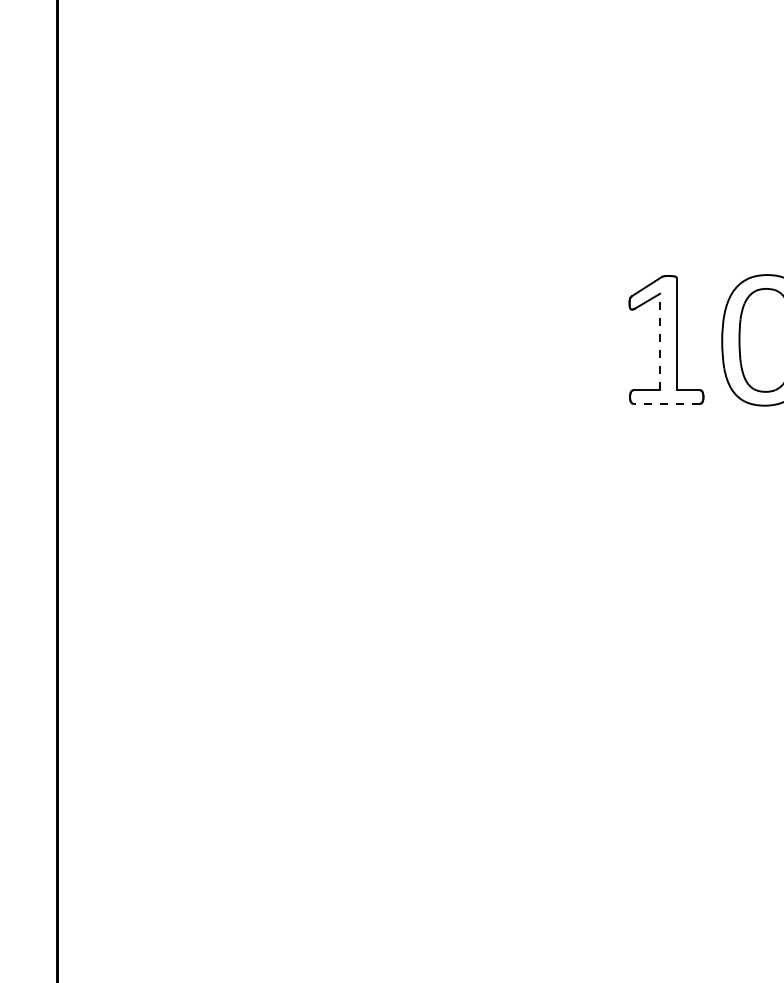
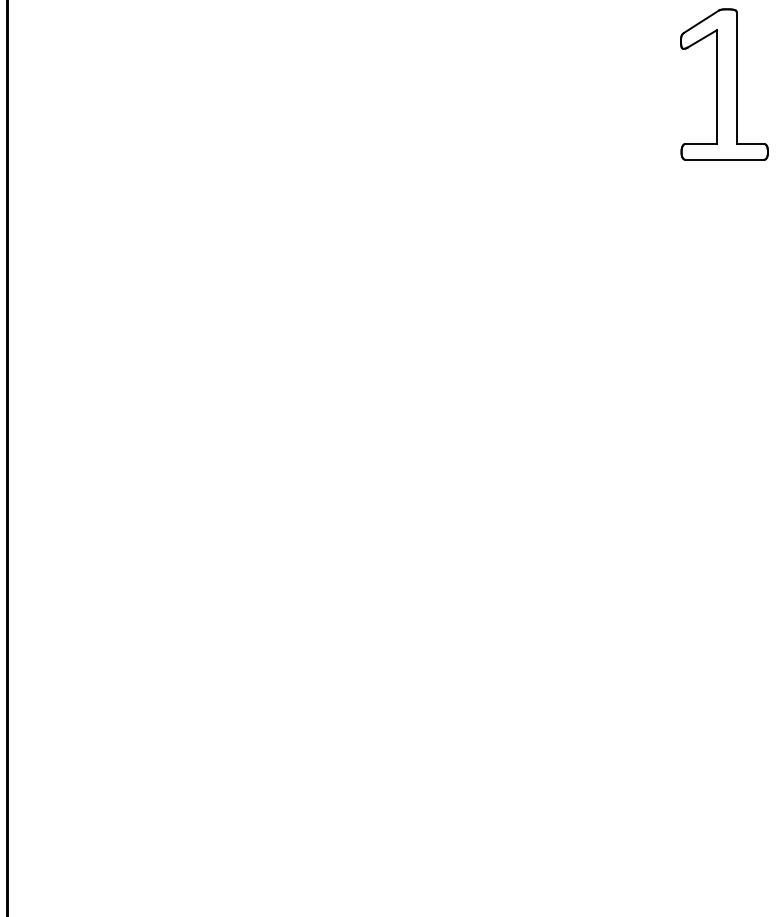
line: (660, 341) -> (717, 86), dashed -> solid
line: (666, 403) -> (724, 159), dashed -> solid

